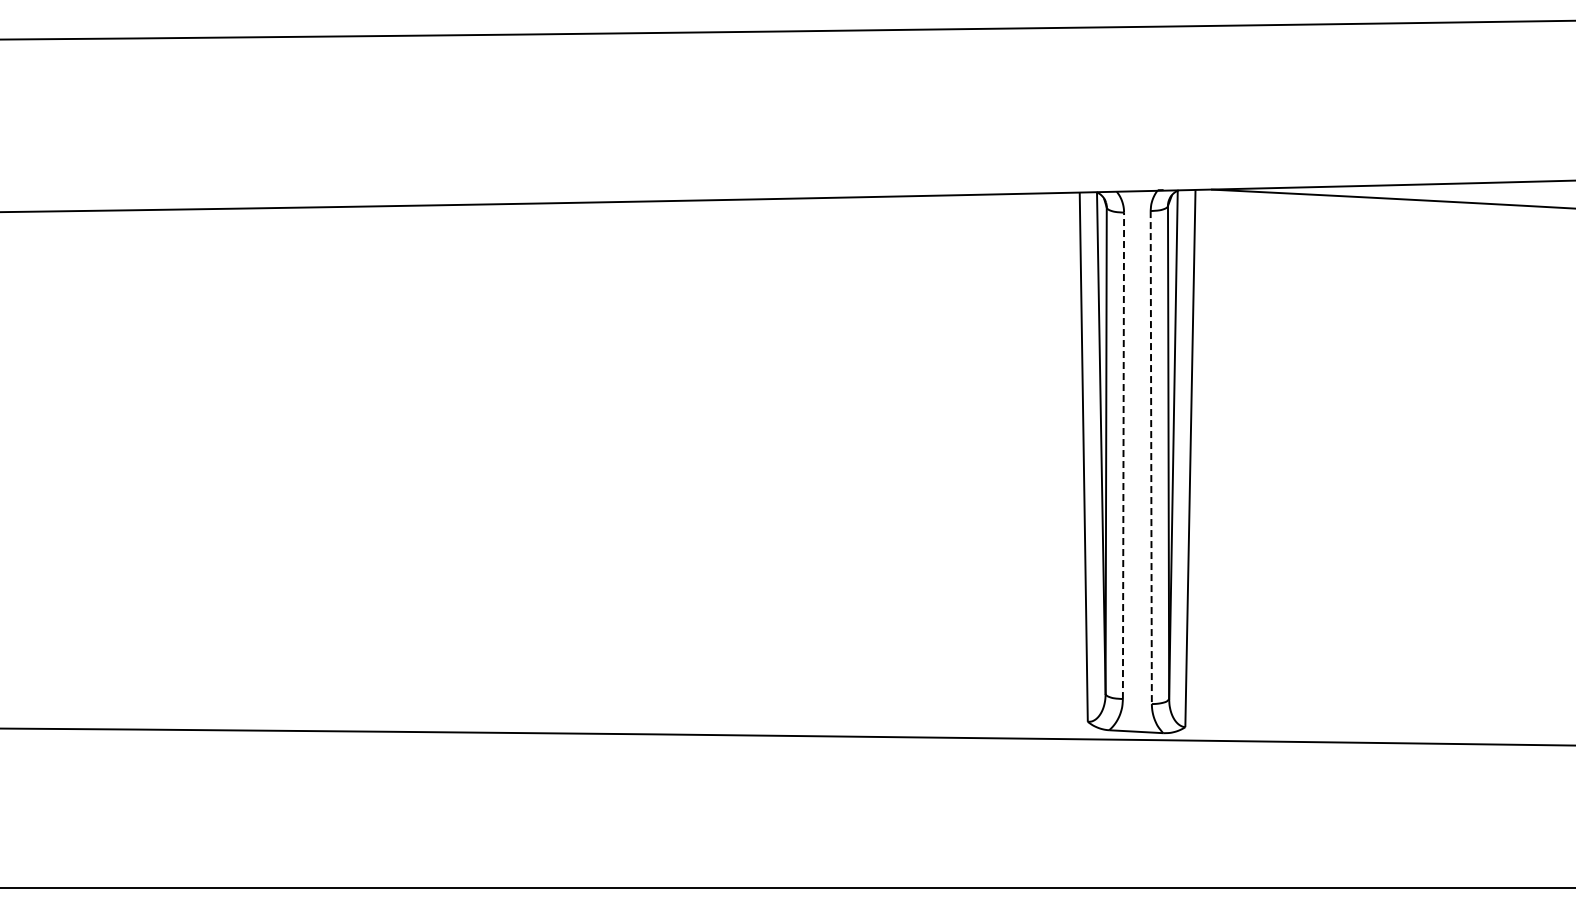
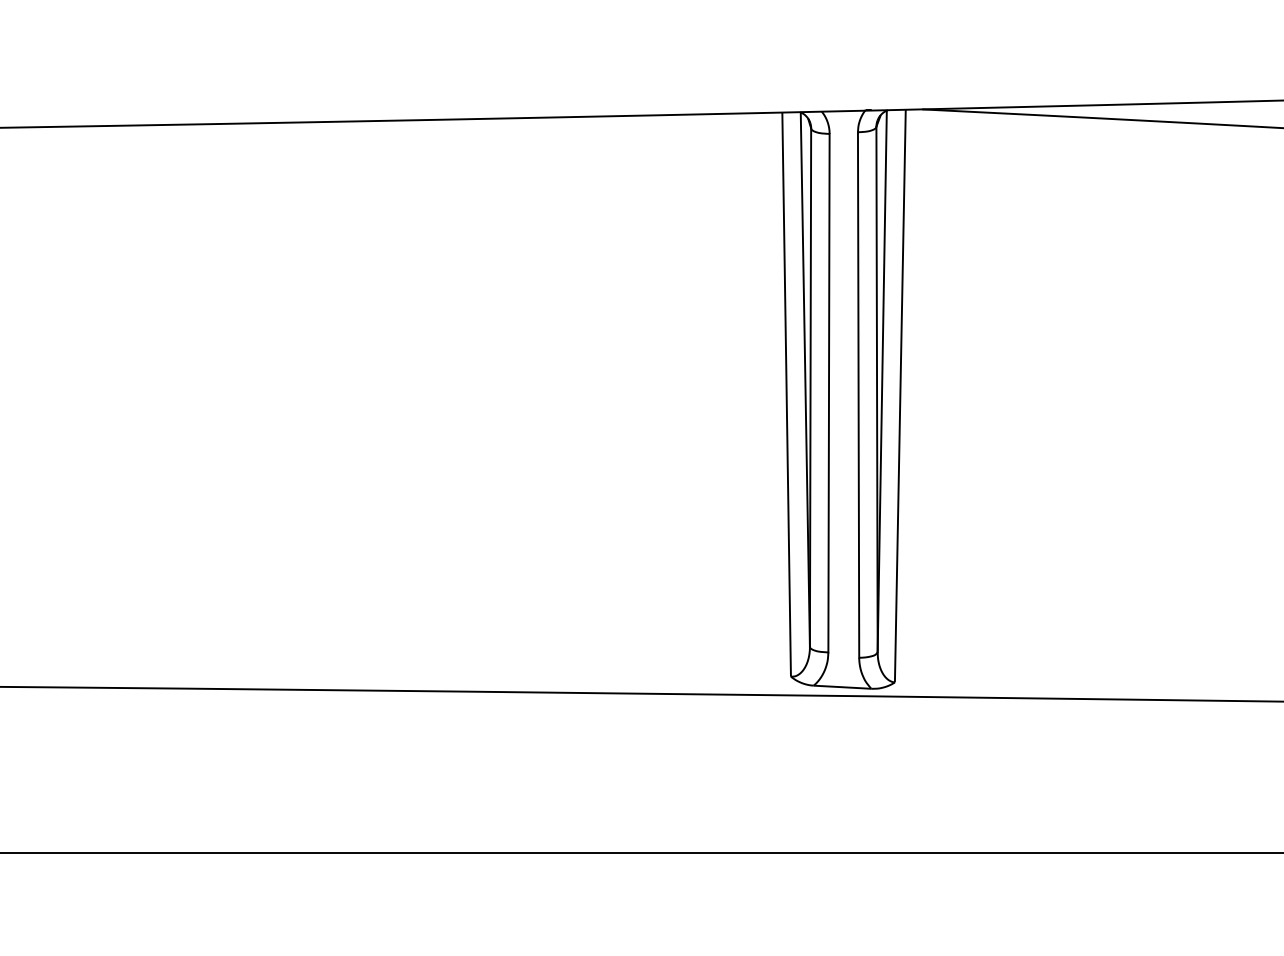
line: (1123, 455) -> (829, 392), dashed -> solid
line: (1151, 458) -> (858, 396), dashed -> solid

